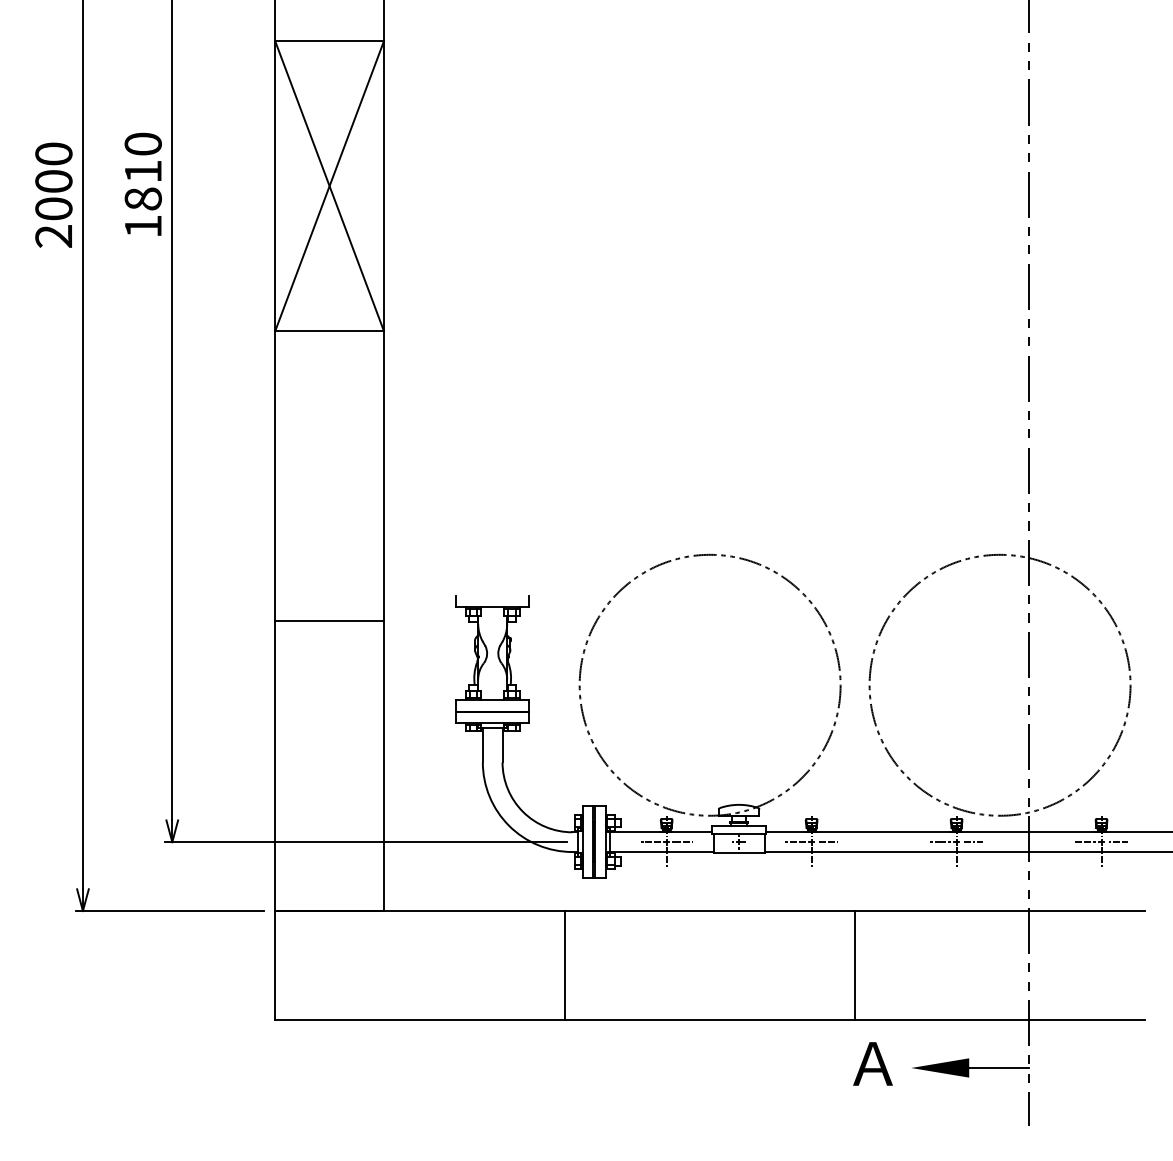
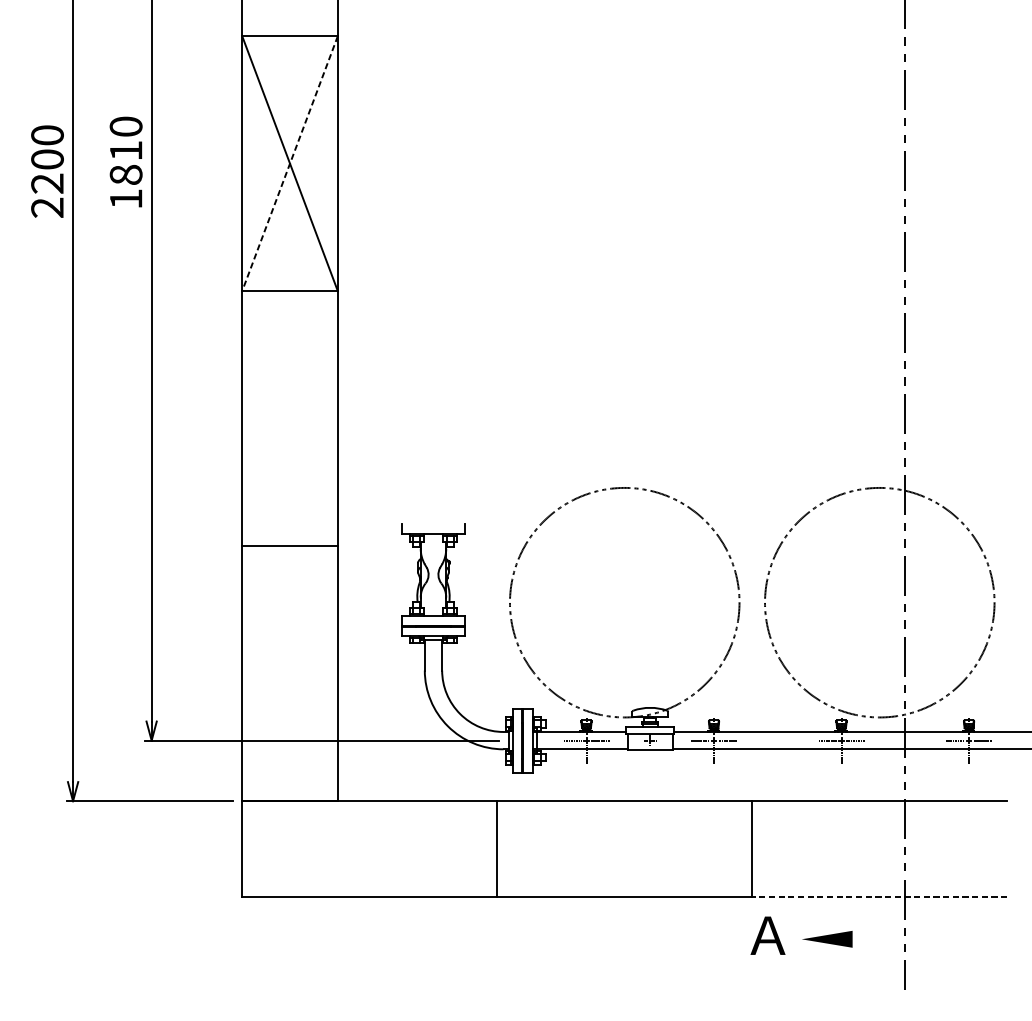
line: (329, 186) -> (289, 163), solid -> dashed
text: (53, 208) -> (47, 183), 2000 -> 2200
line: (1000, 1019) -> (880, 896), solid -> dashed
line: (999, 1068) -> (879, 939), removed

